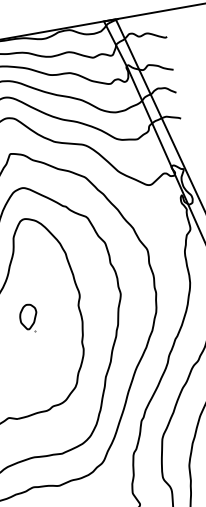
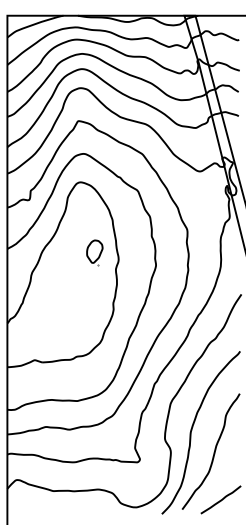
part: (28, 317) -> (94, 252), moved

